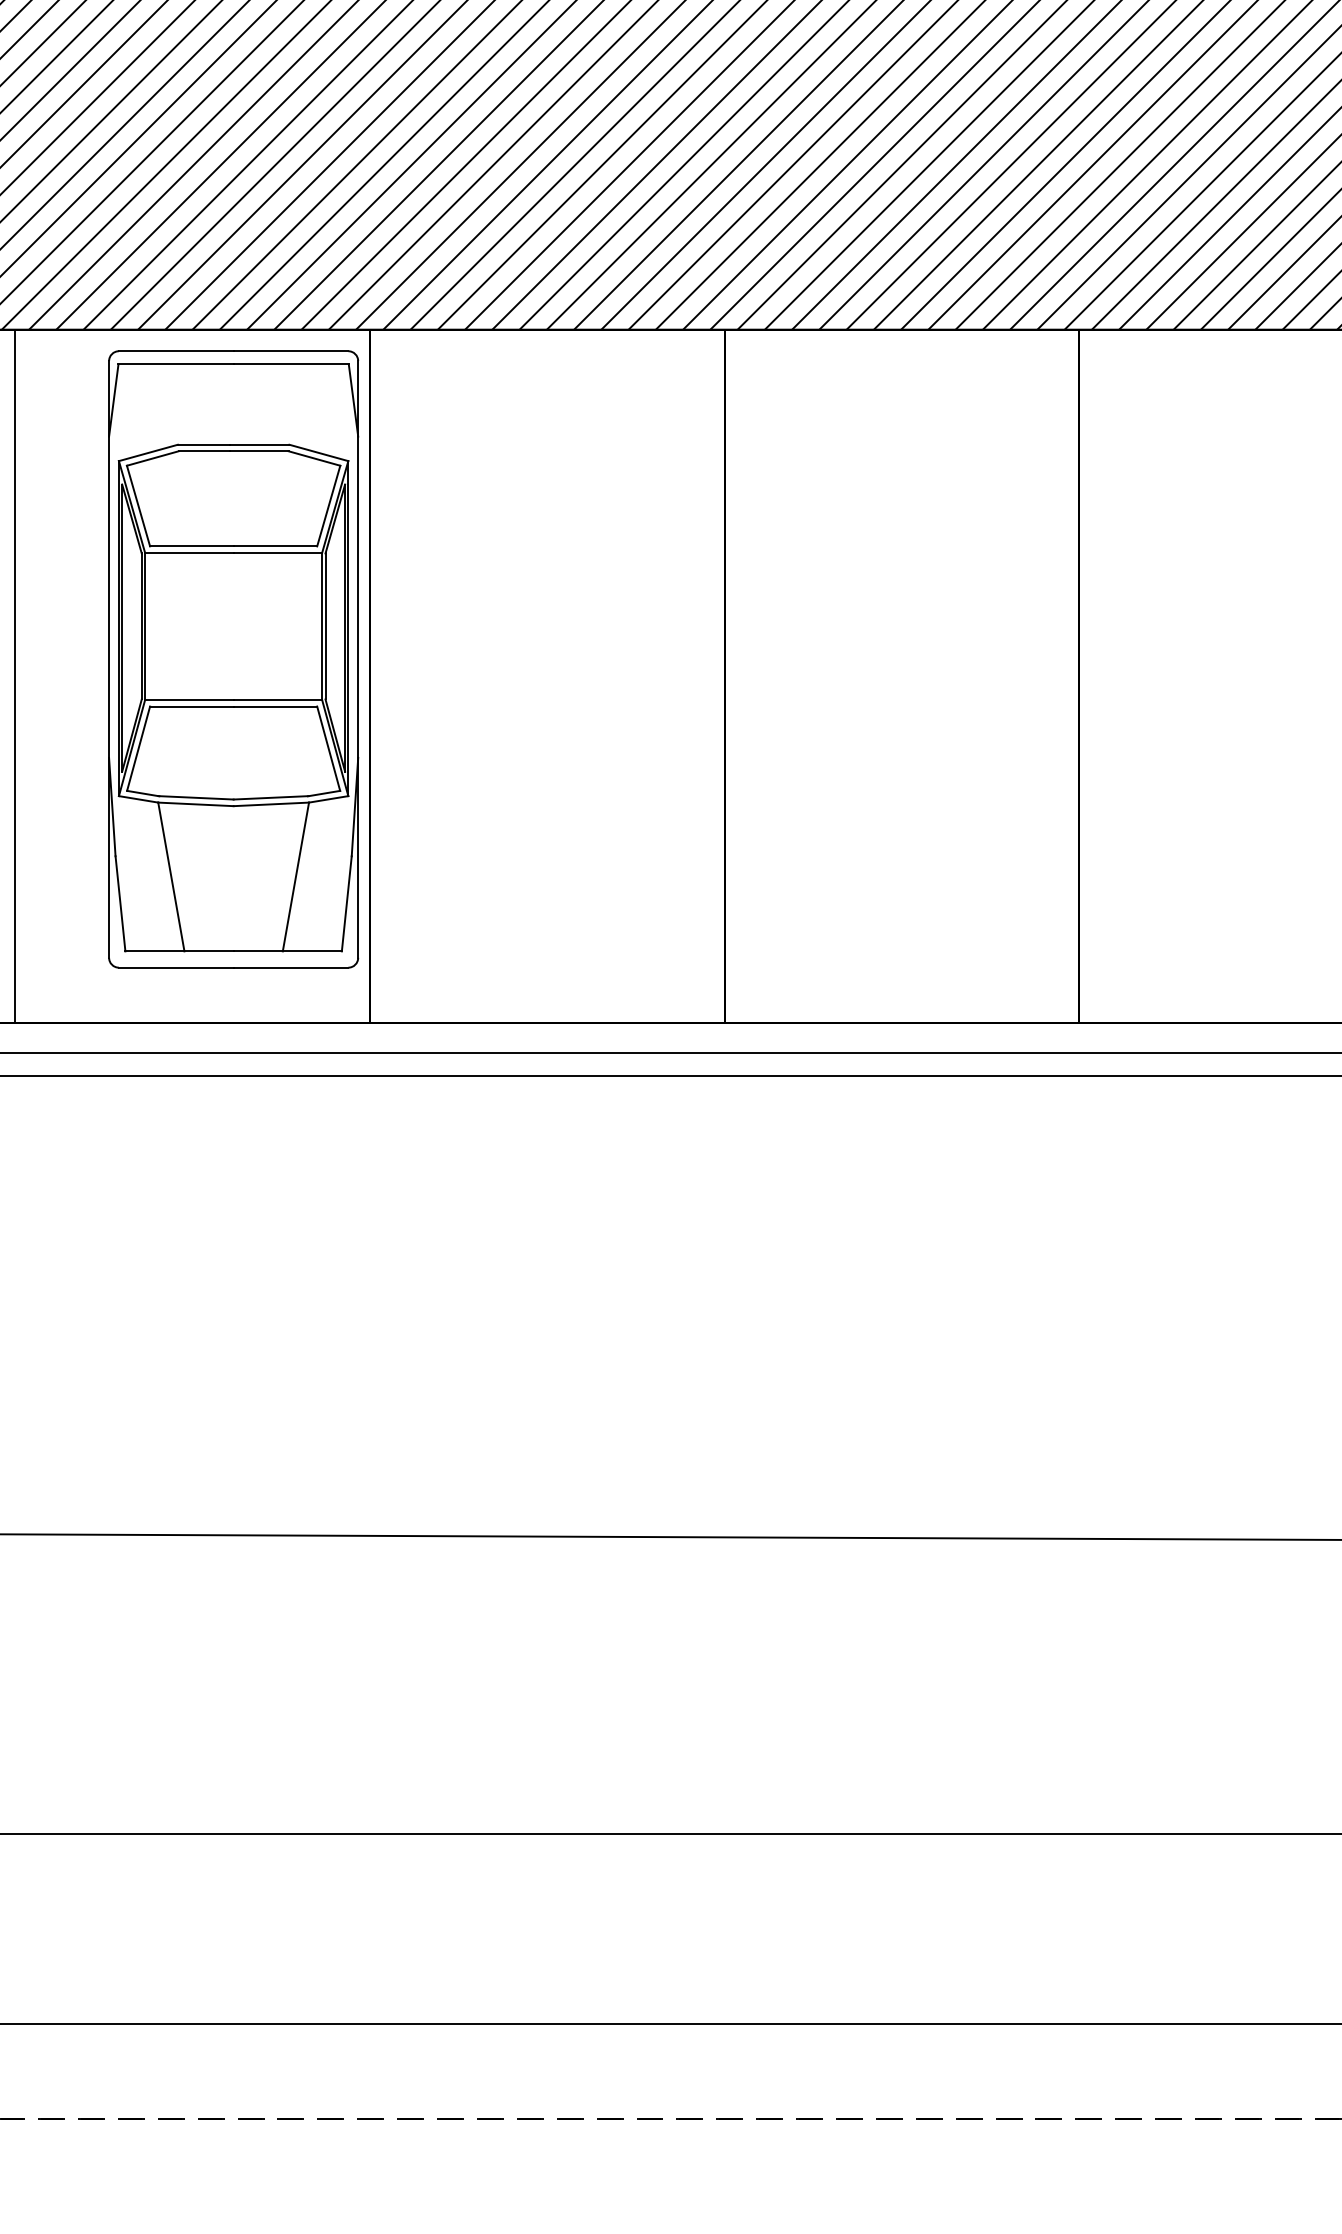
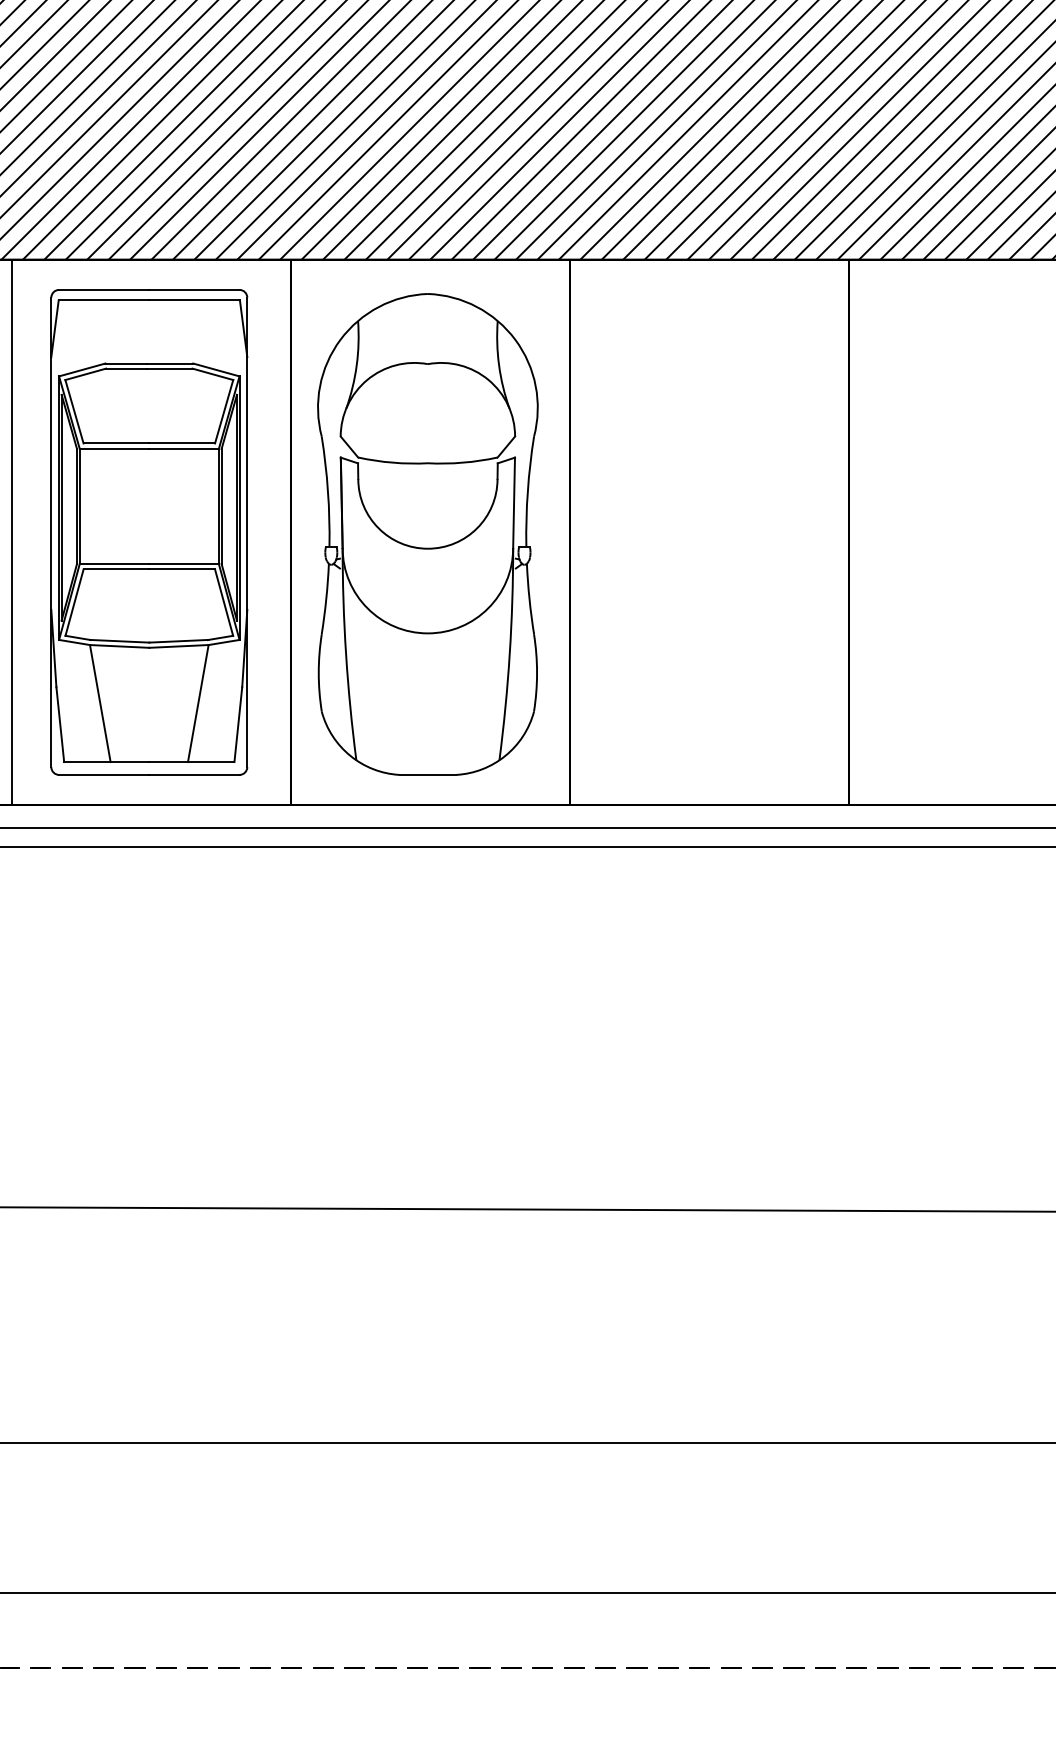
part: (233, 659) -> (149, 532), moved
part: (543, 678) -> (427, 534), added

